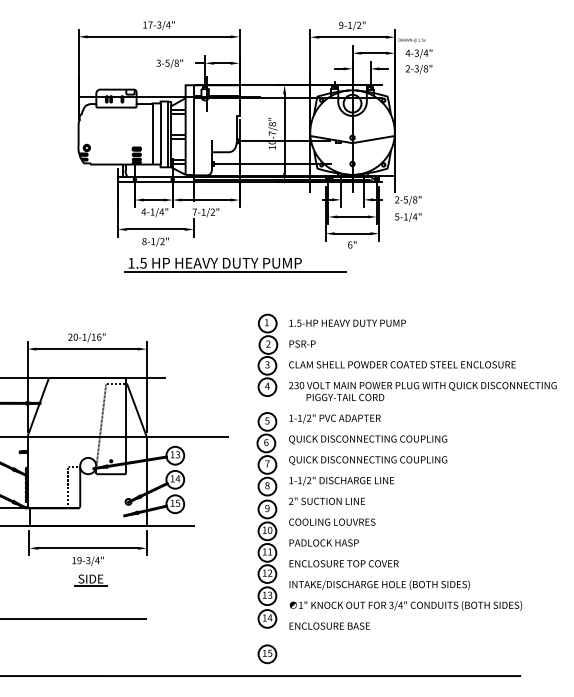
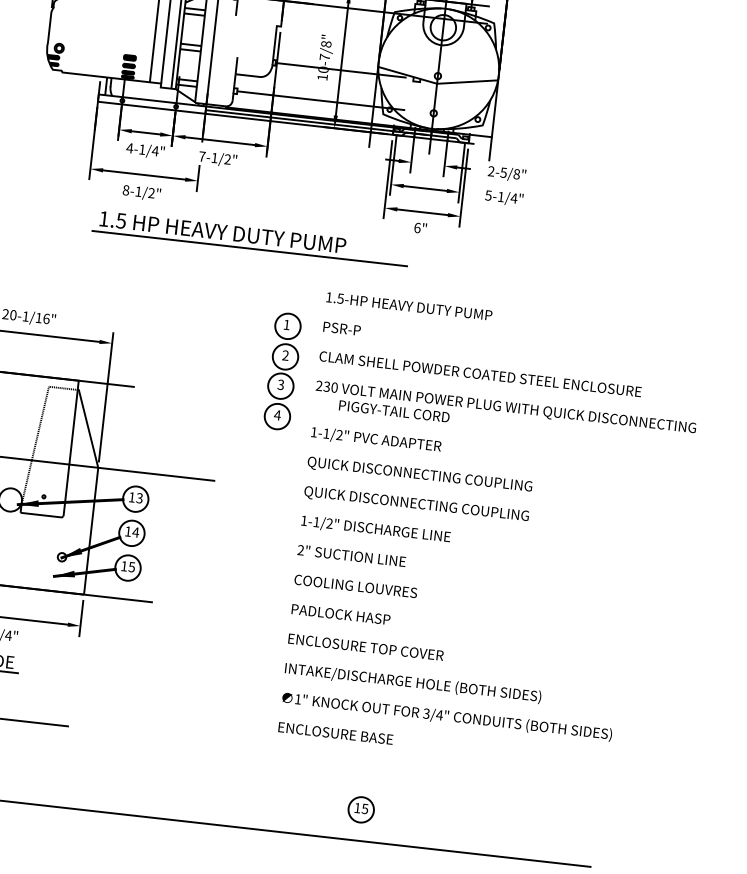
text: (422, 474) -> (491, 533), moved
part: (266, 520) -> (254, 605), removed
part: (267, 654) -> (361, 810), moved

